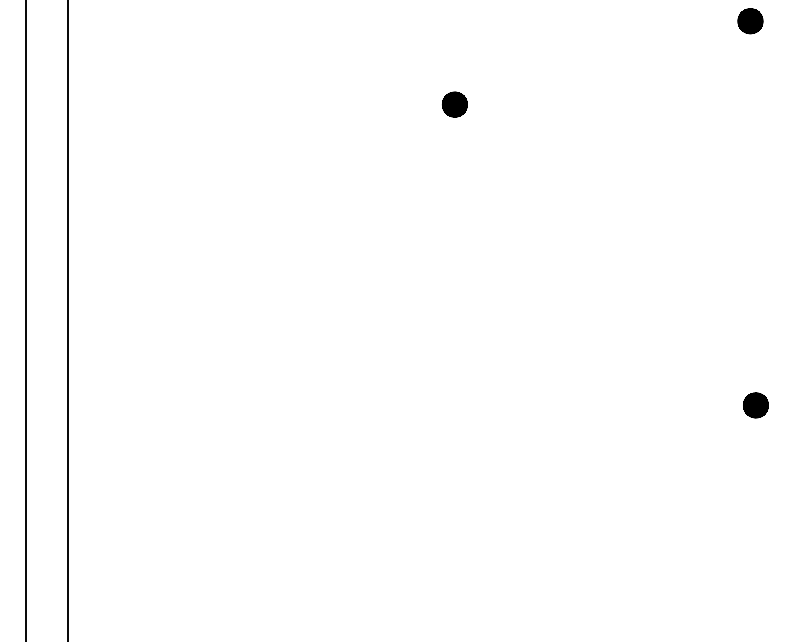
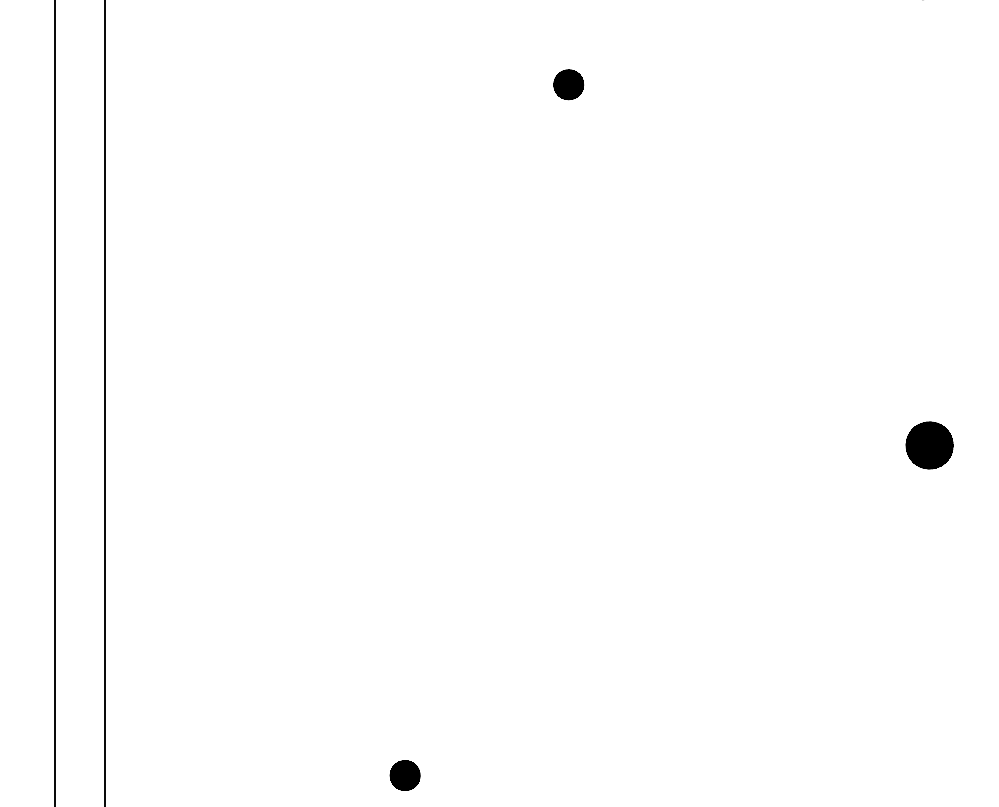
part: (755, 405) -> (929, 445), size x1.6

